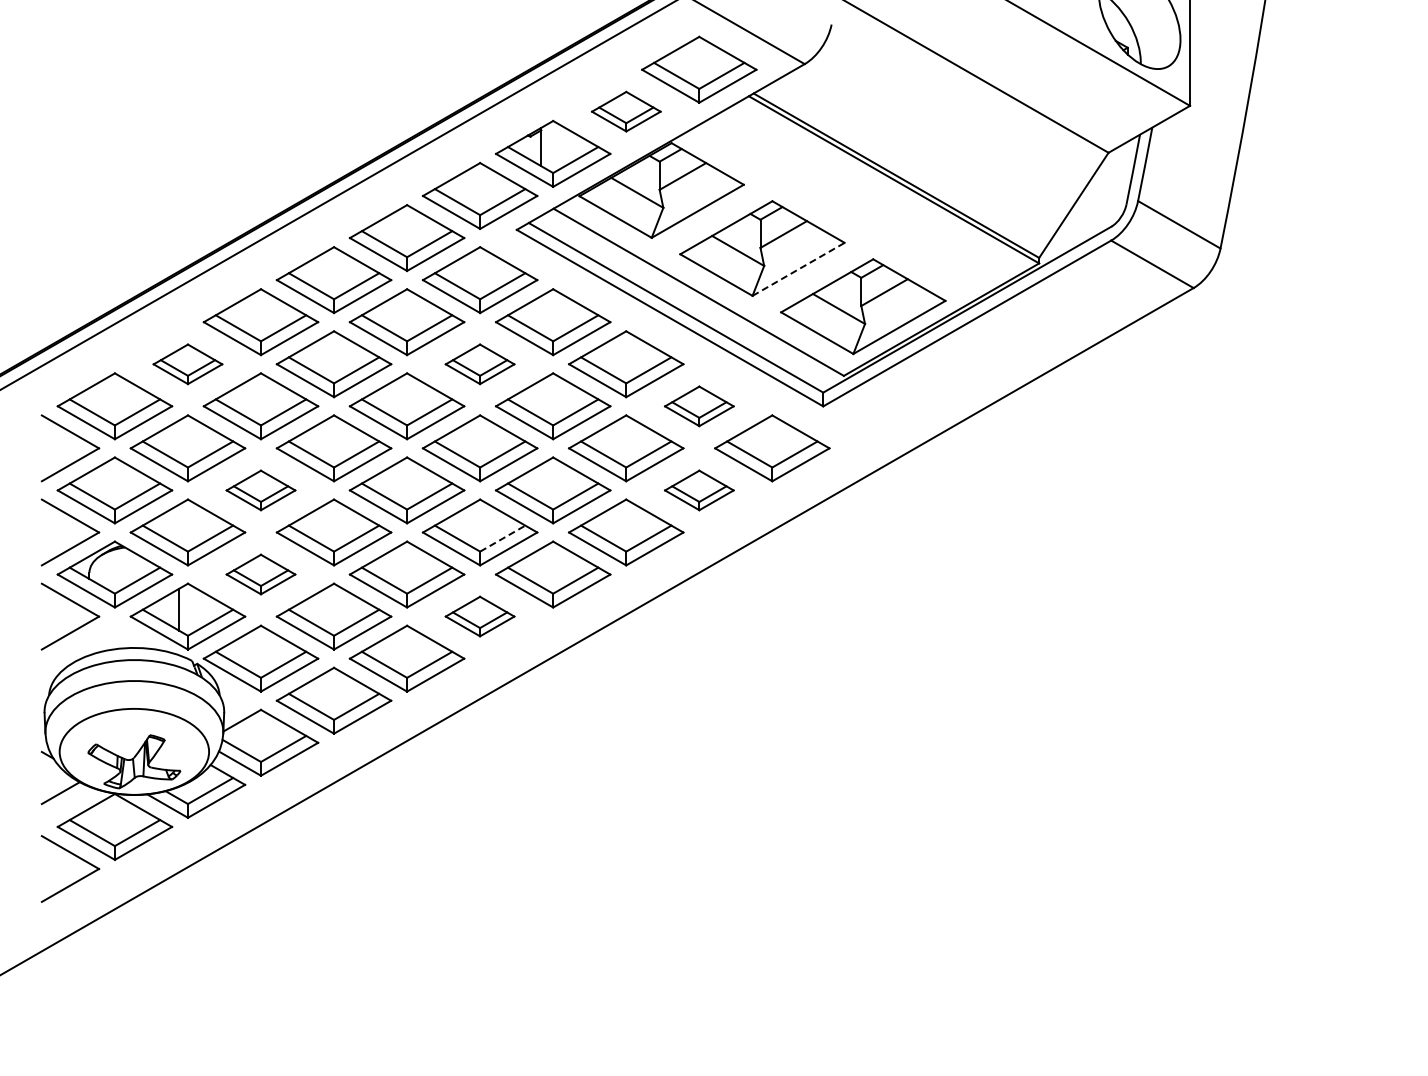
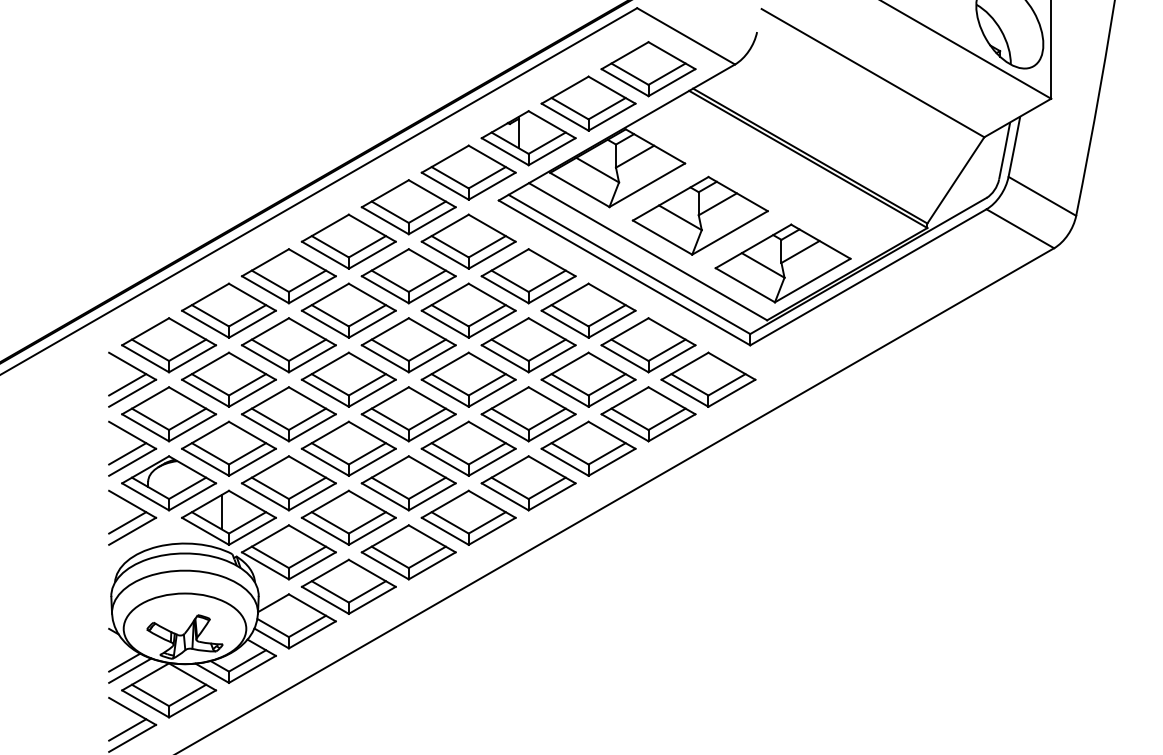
part: (626, 111) -> (588, 103), size x1.67
line: (799, 269) -> (730, 233), dashed -> solid
part: (187, 364) -> (228, 310), size x1.67
part: (479, 364) -> (468, 310), size x1.67
part: (699, 406) -> (648, 345), size x1.67
line: (64, 454) -> (127, 384), added
part: (260, 490) -> (288, 414), size x1.67
part: (699, 490) -> (648, 414), size x1.67
line: (64, 538) -> (127, 453), added
line: (503, 538) -> (487, 453), dashed -> solid
part: (260, 574) -> (288, 483), size x1.67
part: (479, 616) -> (468, 517), size x1.67
line: (64, 622) -> (127, 522), added
line: (67, 802) -> (130, 670), added
line: (64, 875) -> (127, 730), added

